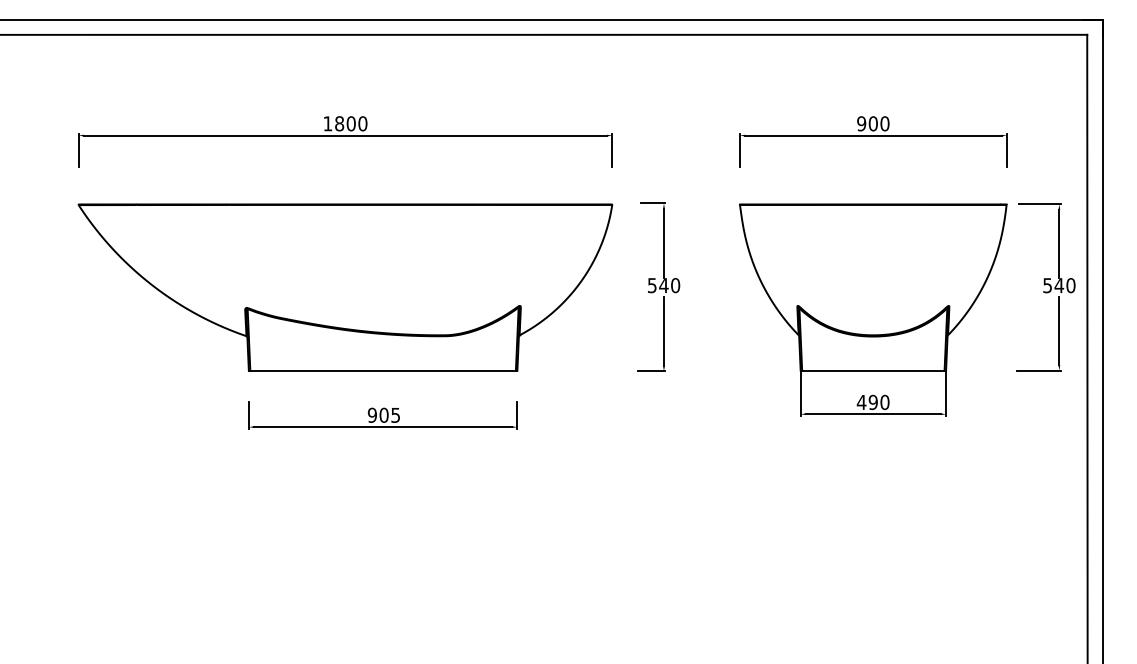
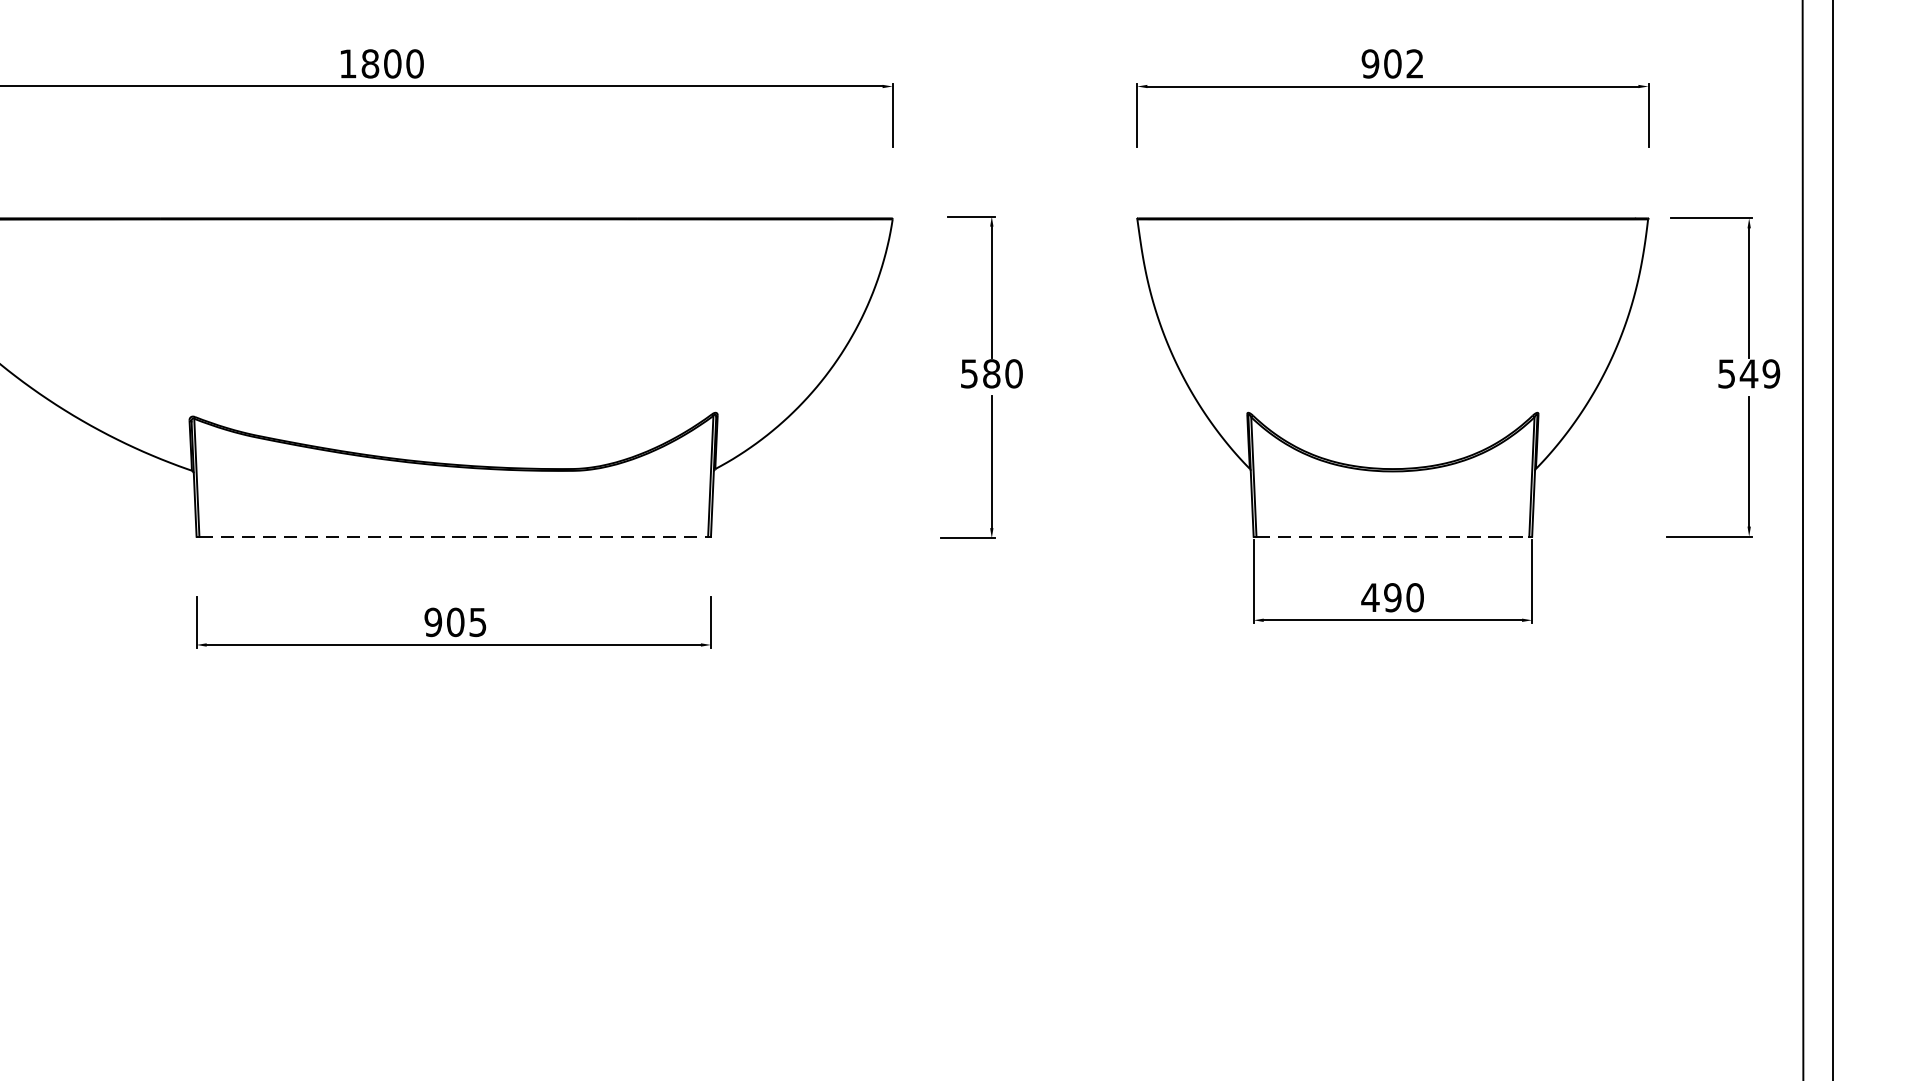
text: (884, 123) -> (1414, 63), 900 -> 902
text: (663, 285) -> (990, 373), 540 -> 580
text: (1070, 285) -> (1770, 373), 540 -> 549
line: (383, 370) -> (454, 536), solid -> dashed
line: (873, 370) -> (1393, 536), solid -> dashed

